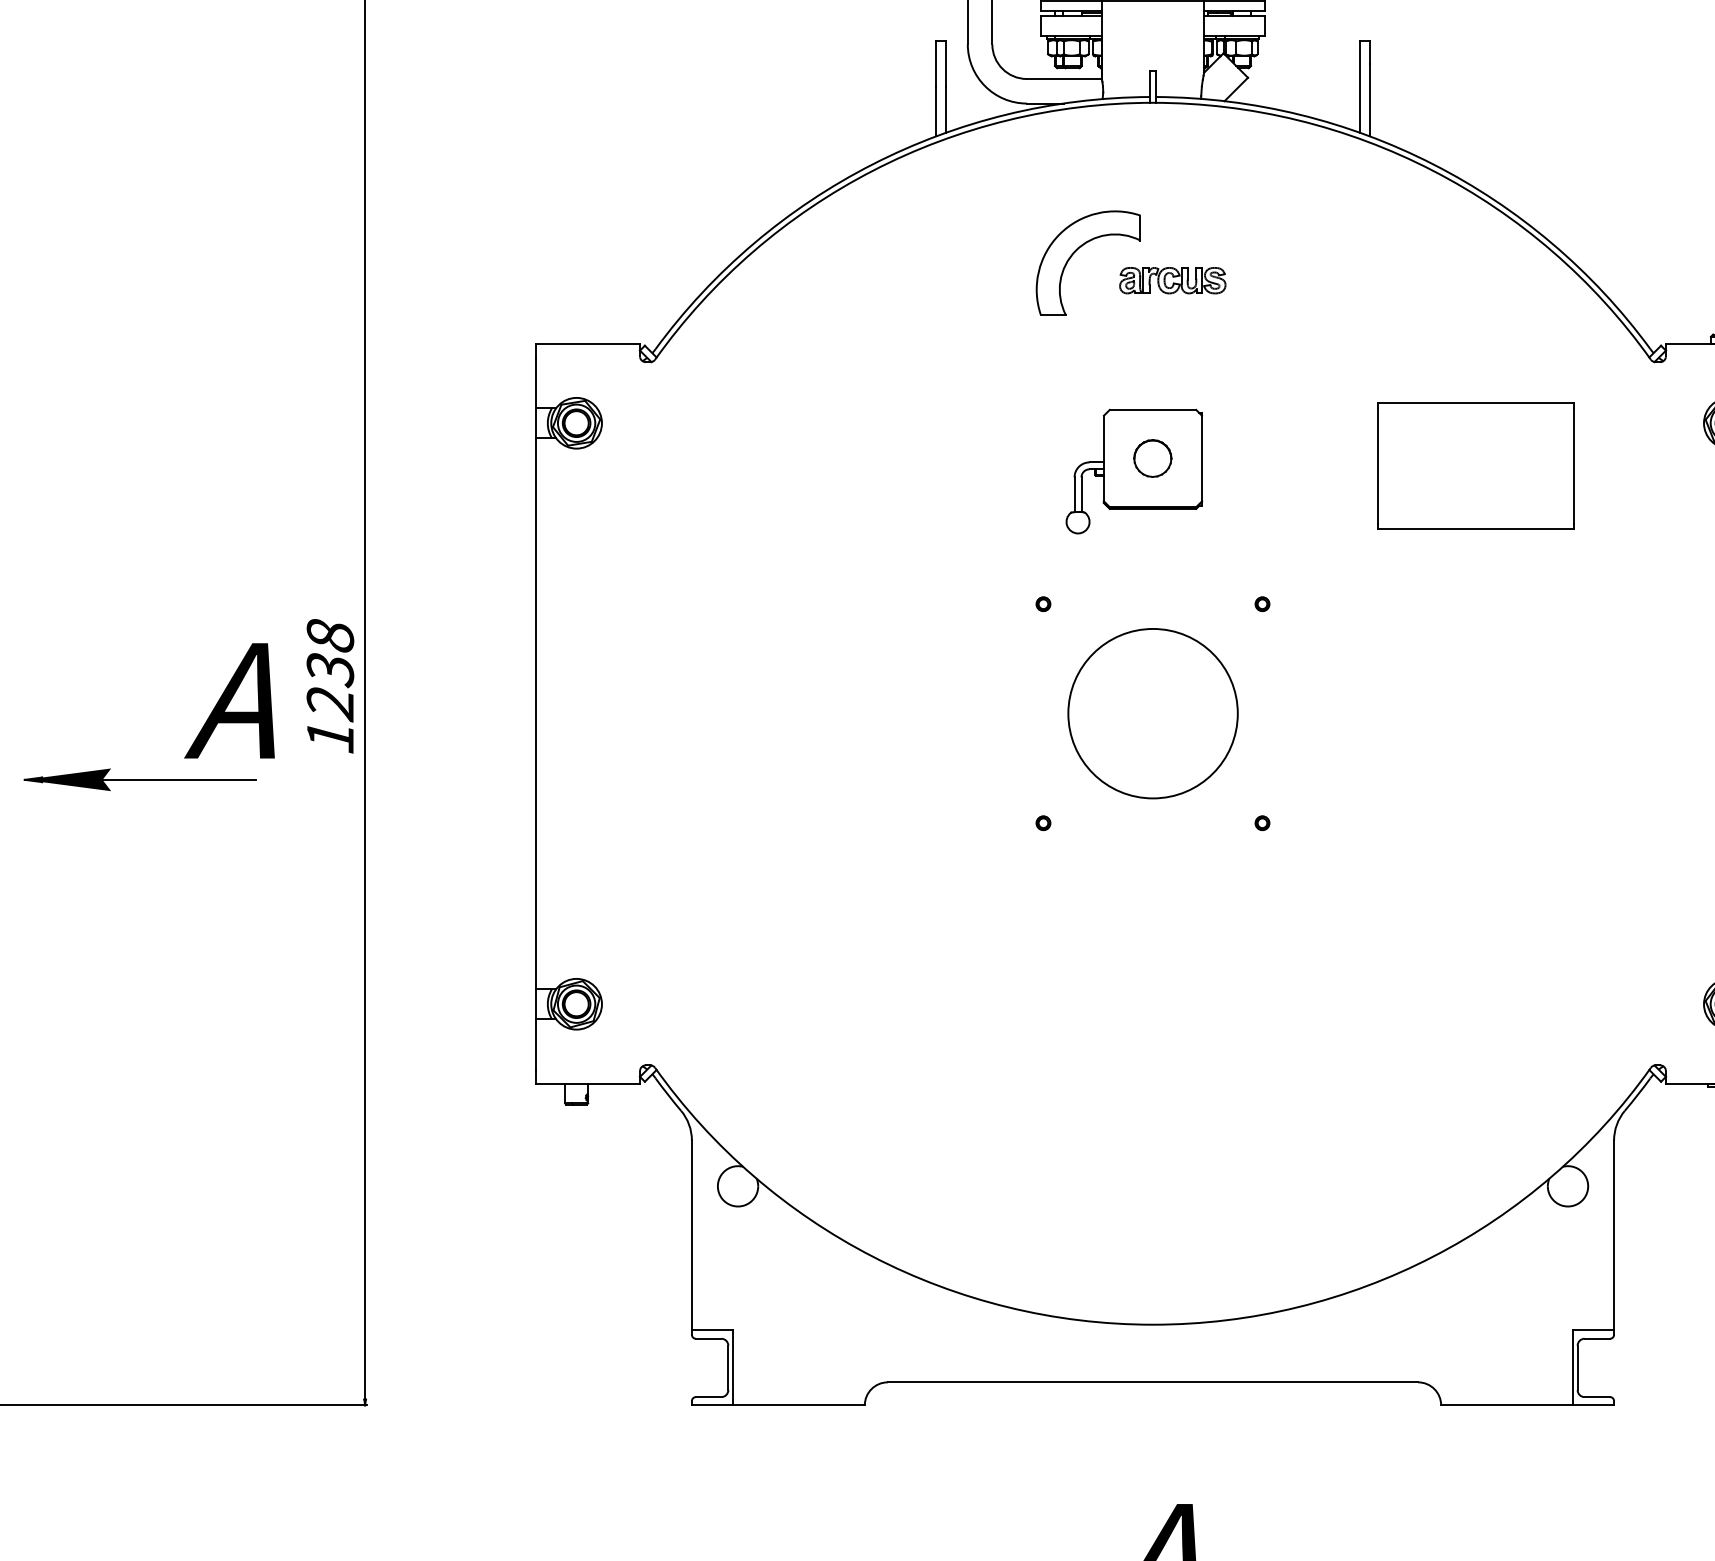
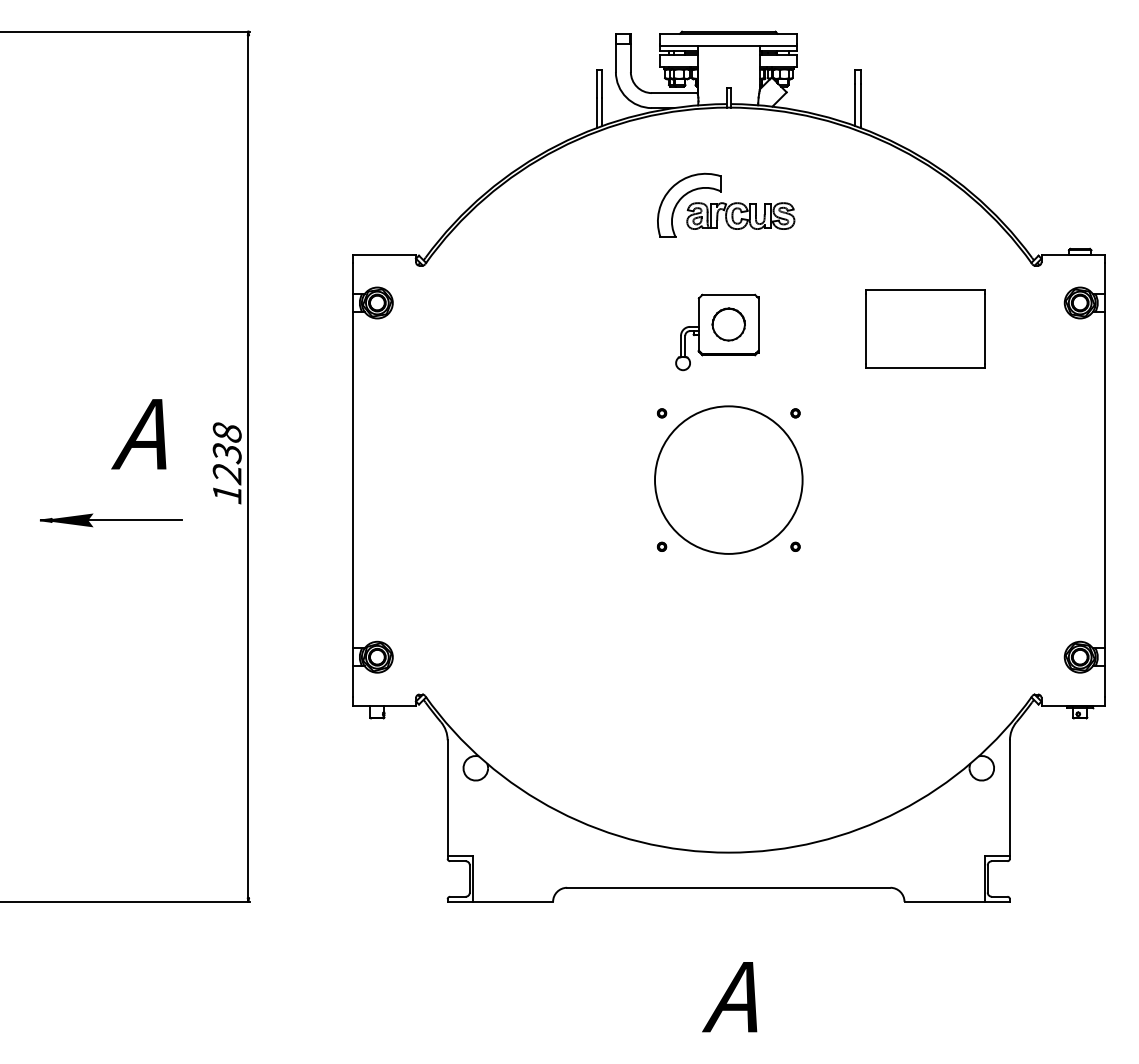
part: (1172, 279) -> (740, 215), size x1.67
part: (1152, 458) -> (728, 324), size x1.43
text: (229, 701) -> (138, 434), moved
circle: (1152, 712) -> (728, 479), size x1.43

